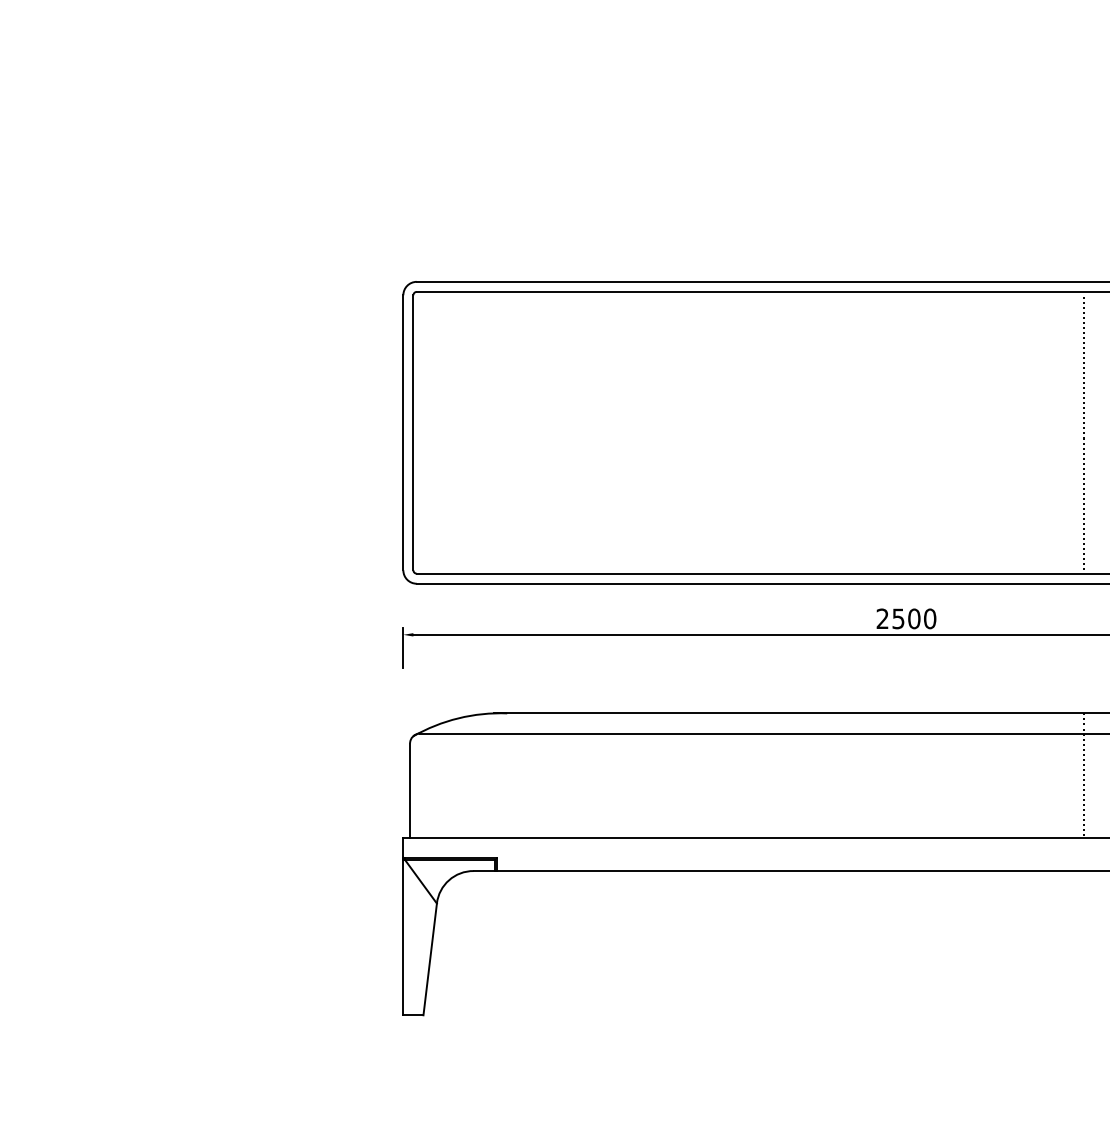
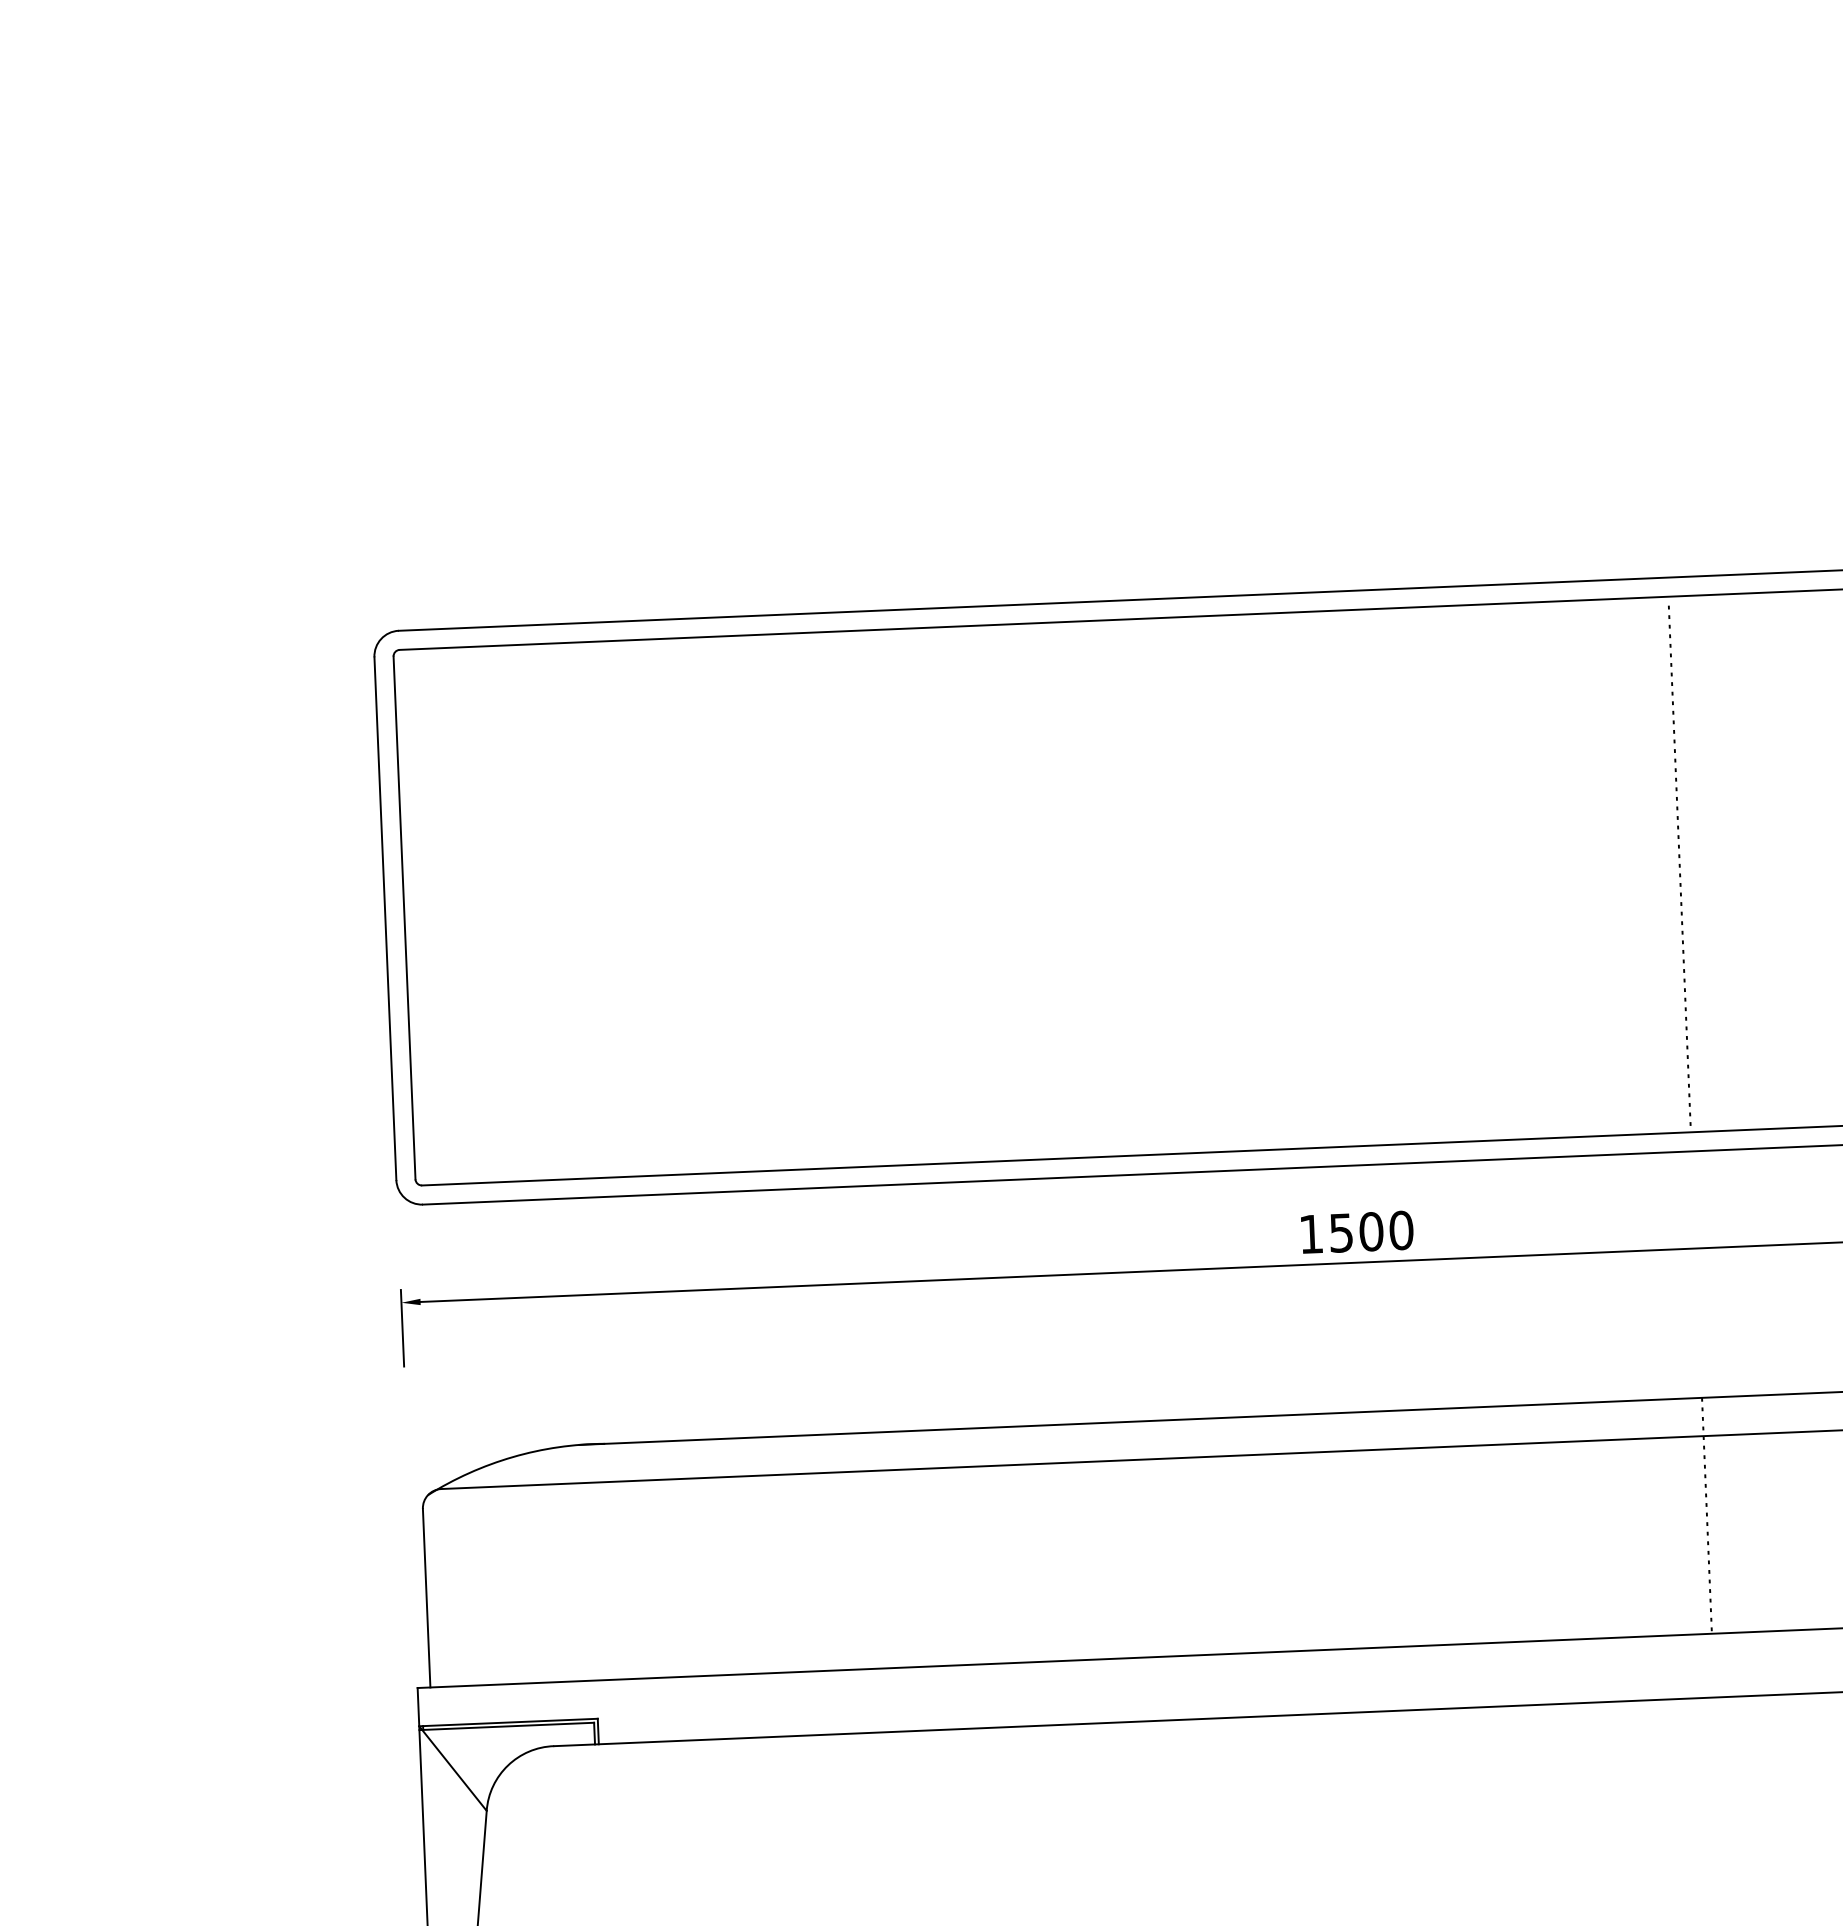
text: (882, 618) -> (1310, 1233), 2500 -> 1500

